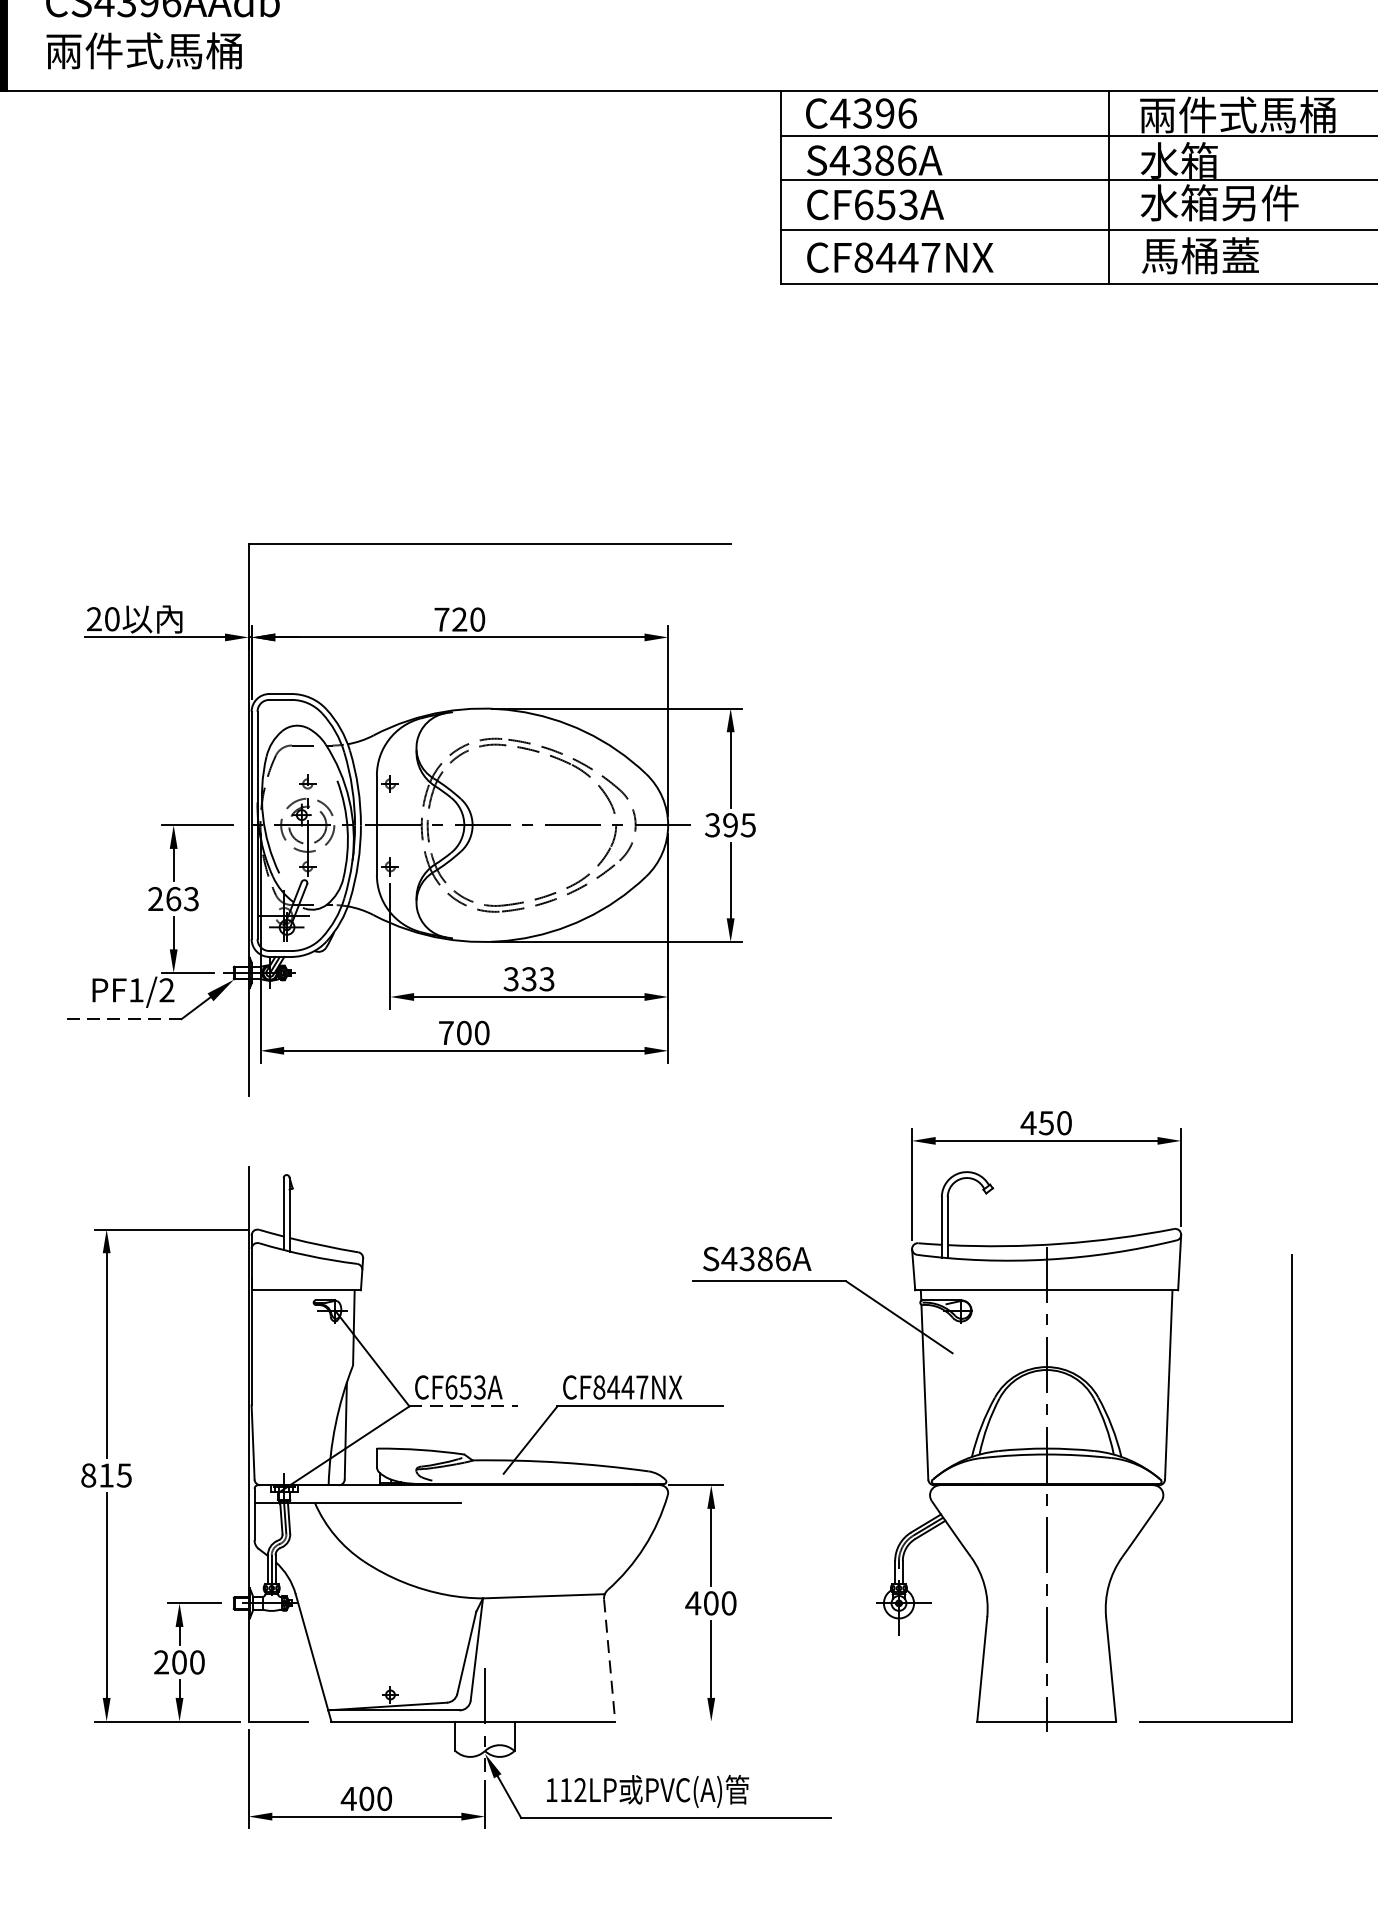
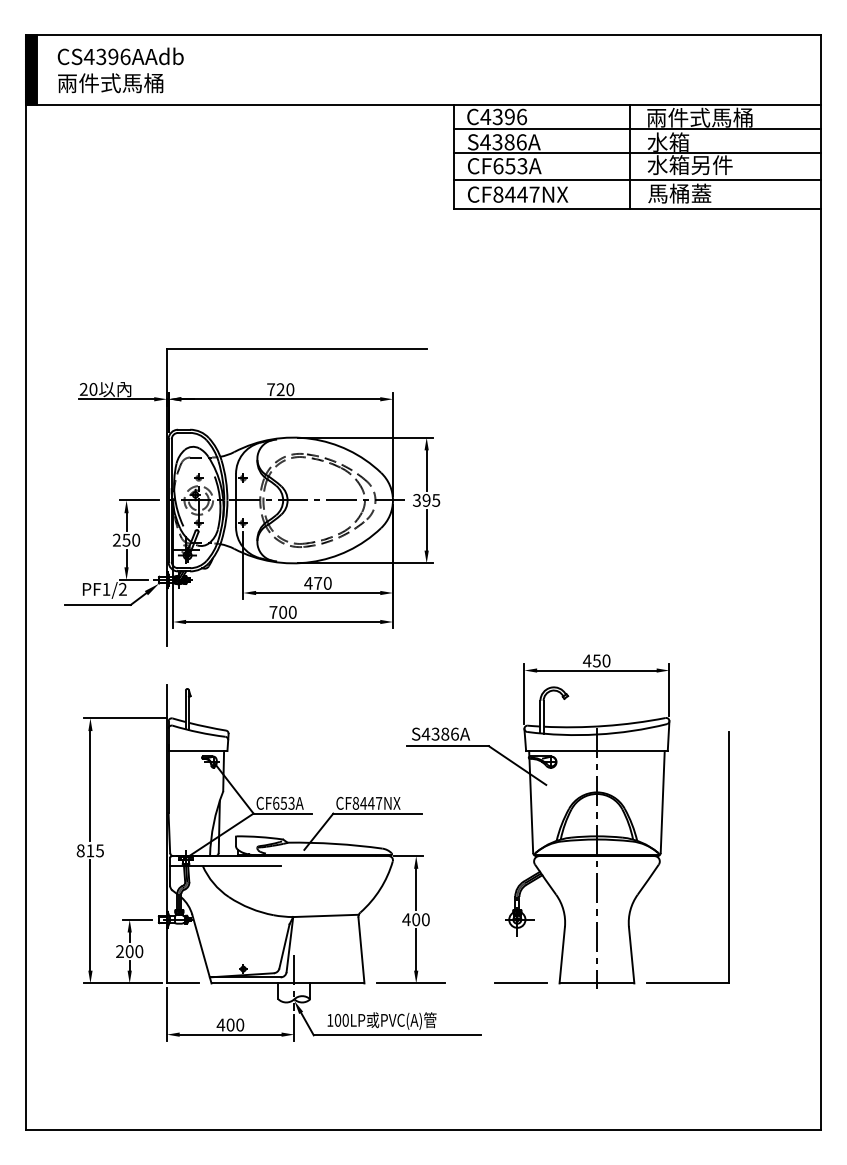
text: (182, 897) -> (131, 539), 263 -> 250
text: (528, 977) -> (317, 582), 333 -> 470
line: (119, 1018) -> (97, 604), dashed -> solid
line: (464, 1406) -> (283, 813), dashed -> solid
line: (609, 1662) -> (361, 951), dashed -> solid
line: (702, 1721) -> (411, 983), added
line: (904, 1721) -> (520, 983), added
text: (572, 1788) -> (341, 1019), 112LP -> 100LP

